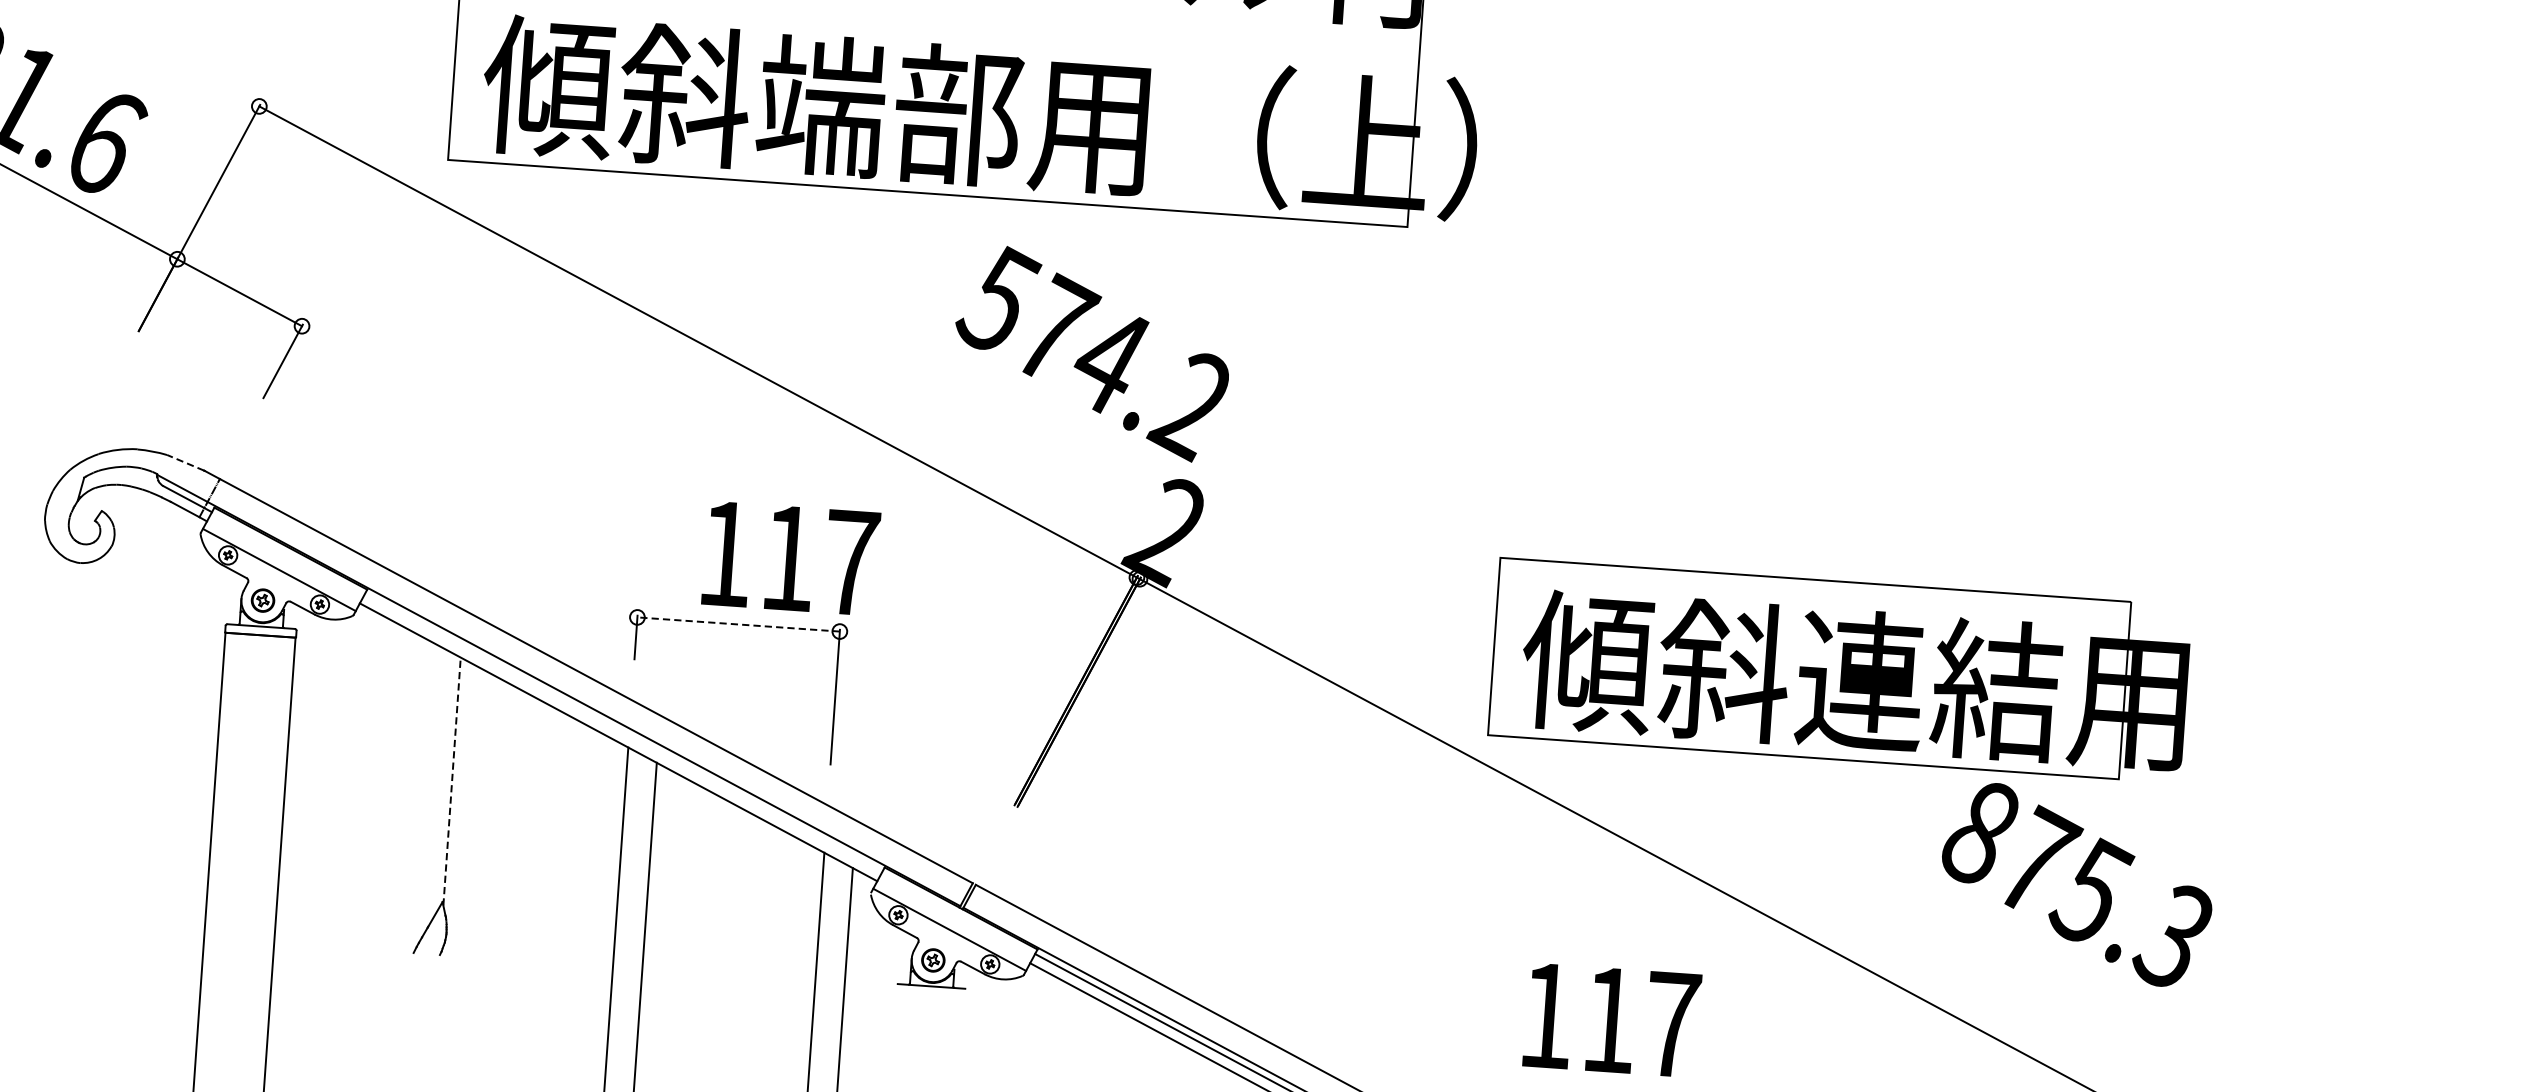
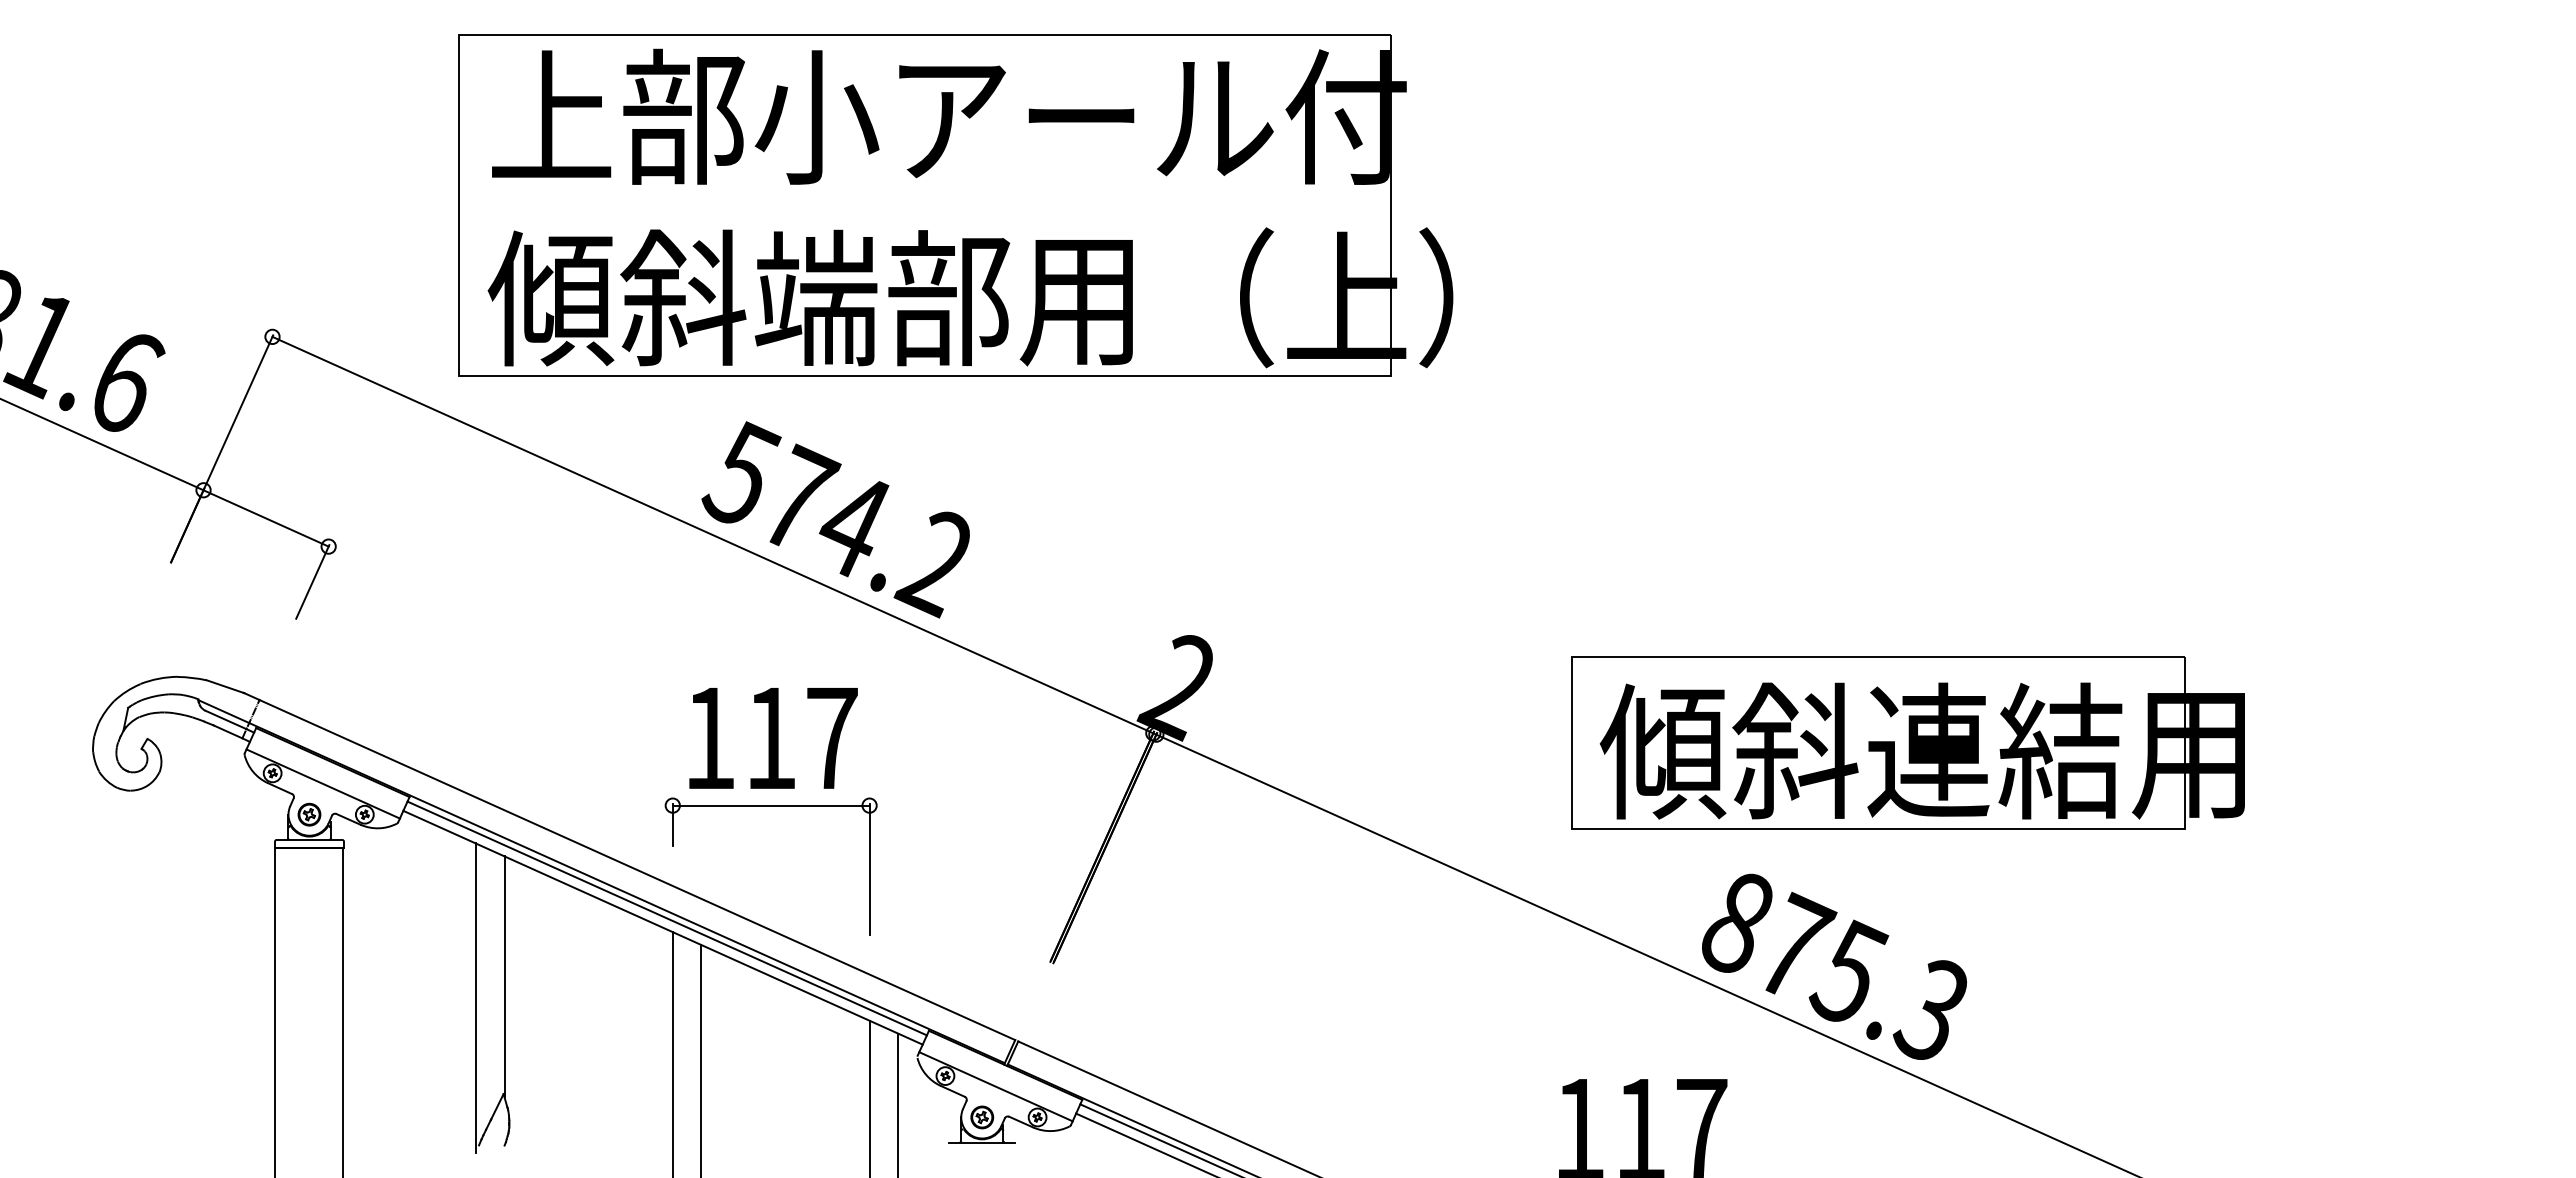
text: (1091, 353) -> (835, 519), moved
line: (184, 462) -> (224, 686), dashed -> solid
text: (791, 558) -> (773, 738), moved
line: (737, 624) -> (770, 805), dashed -> solid
part: (1839, 670) -> (1907, 742), moved
line: (622, 733) -> (666, 918), added
line: (452, 781) -> (504, 976), dashed -> solid
line: (421, 800) -> (476, 997), added
text: (2077, 884) -> (1834, 966), moved

